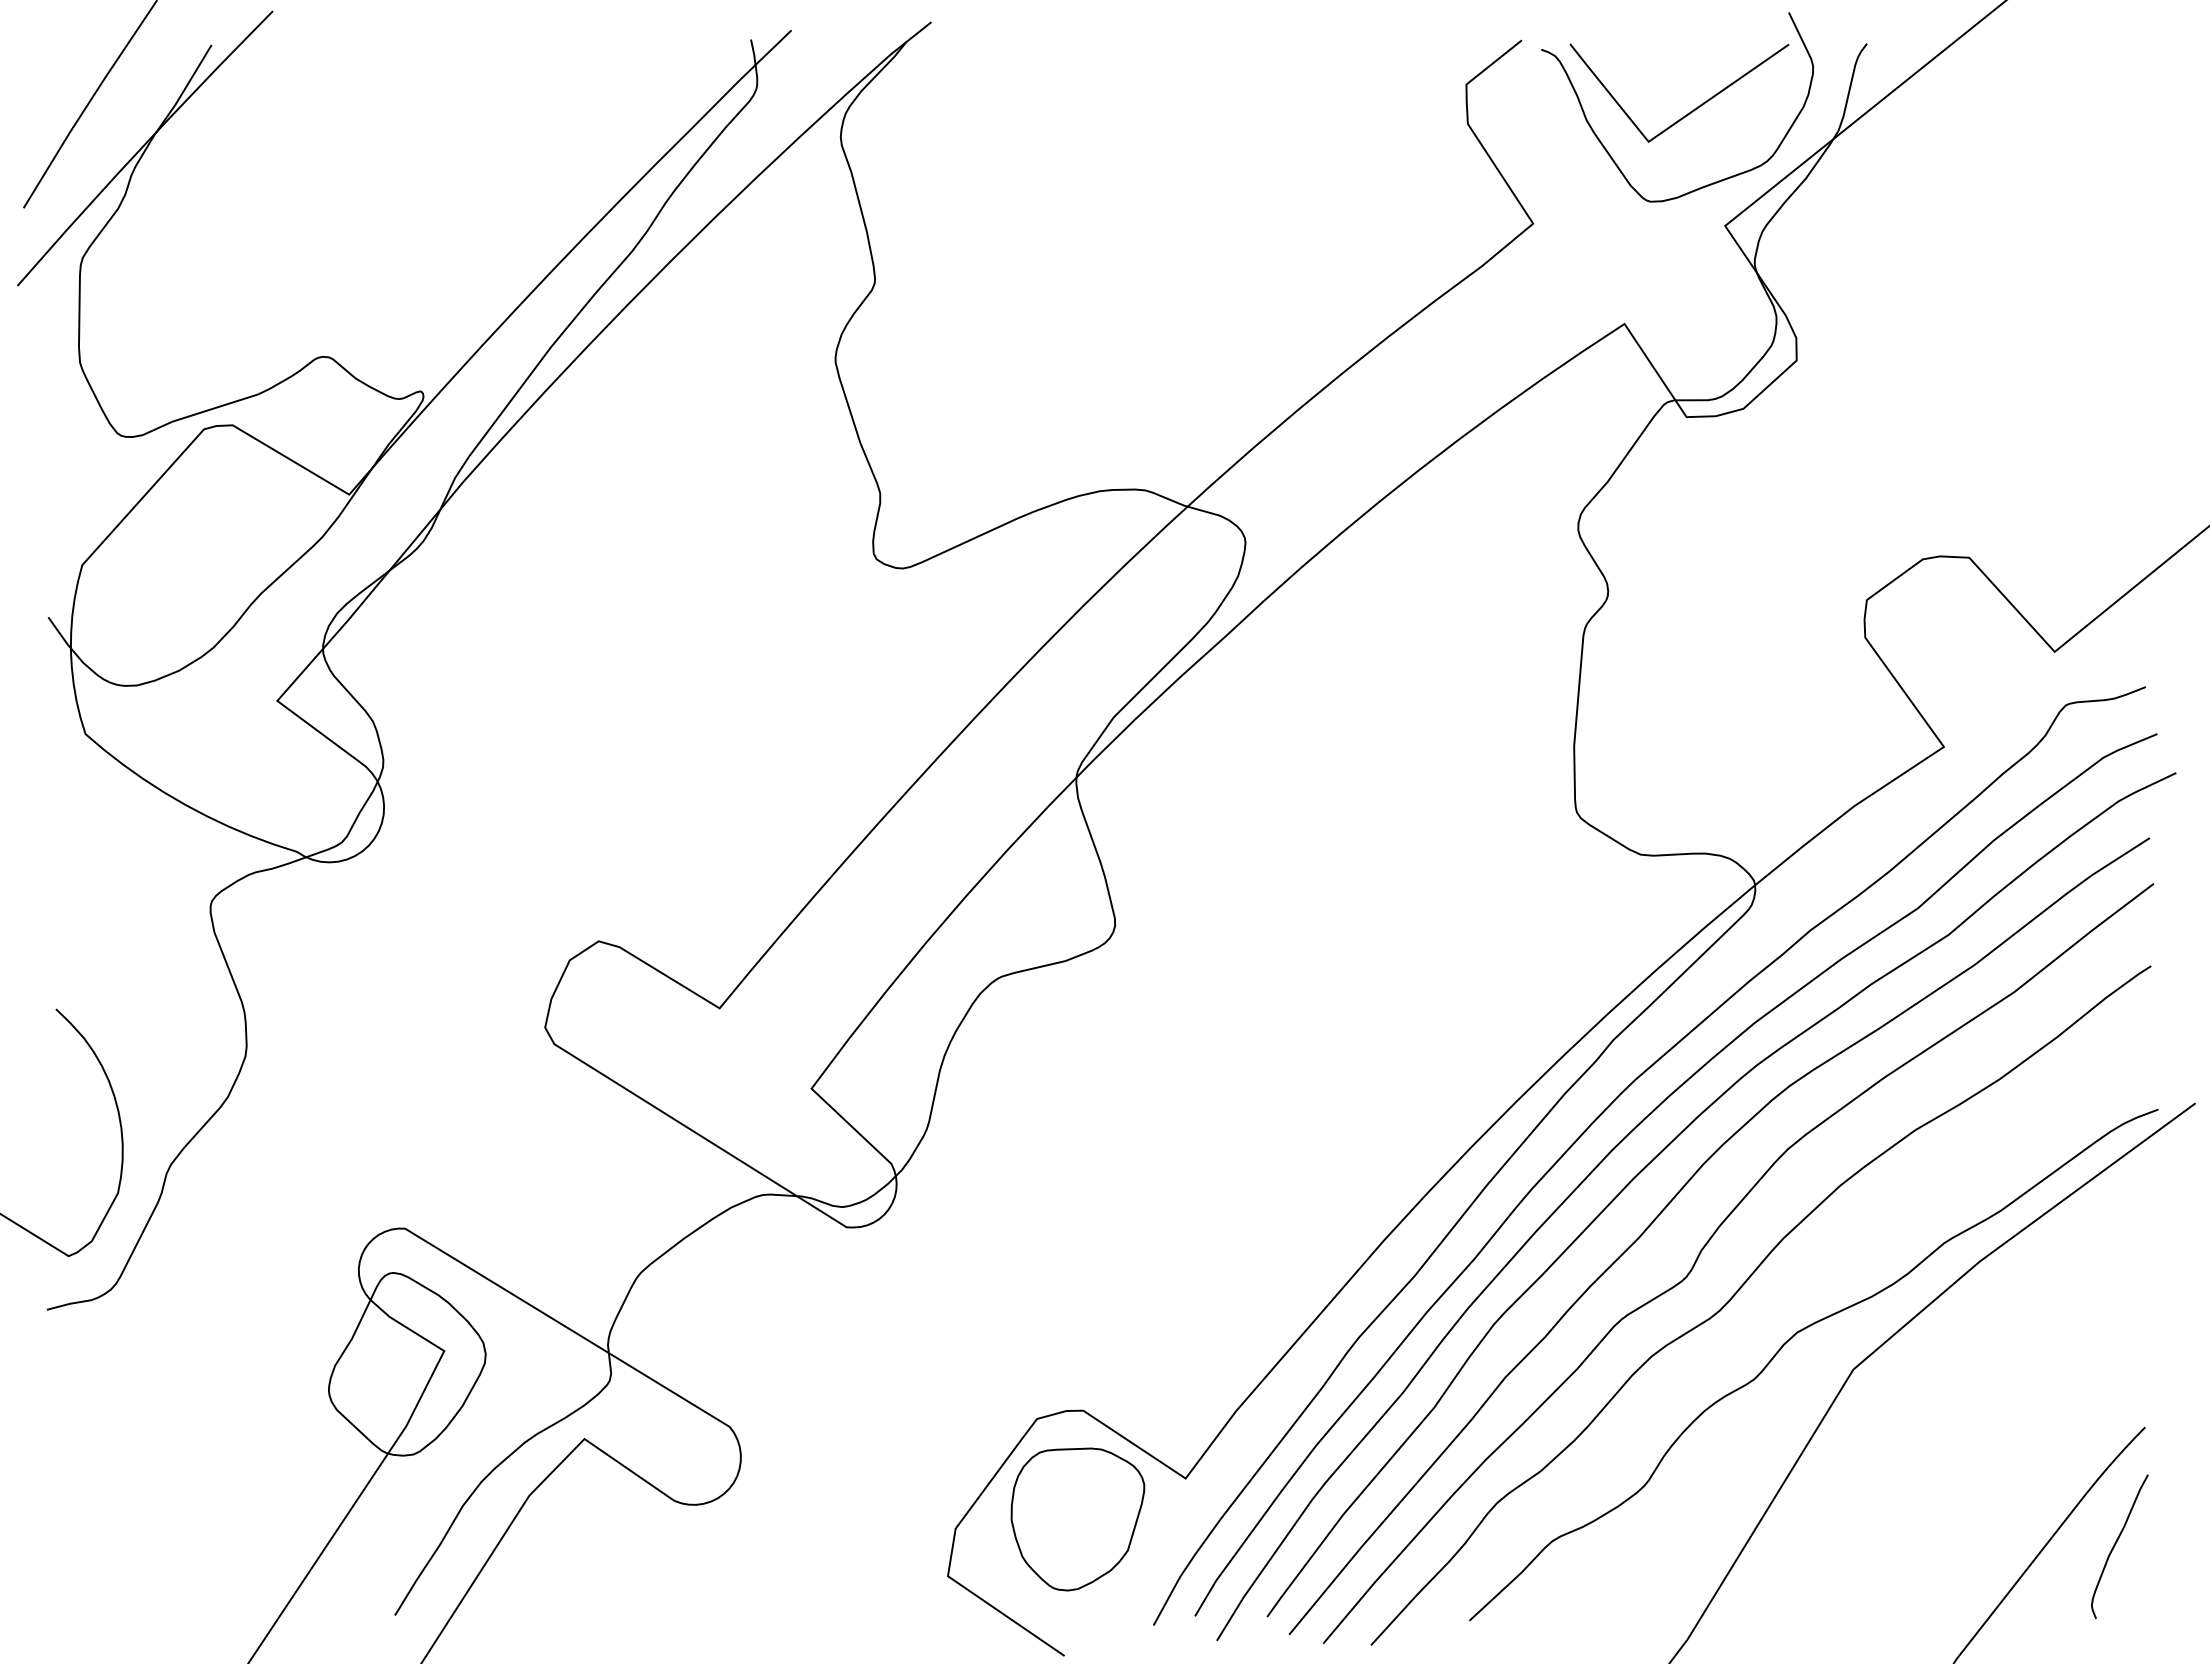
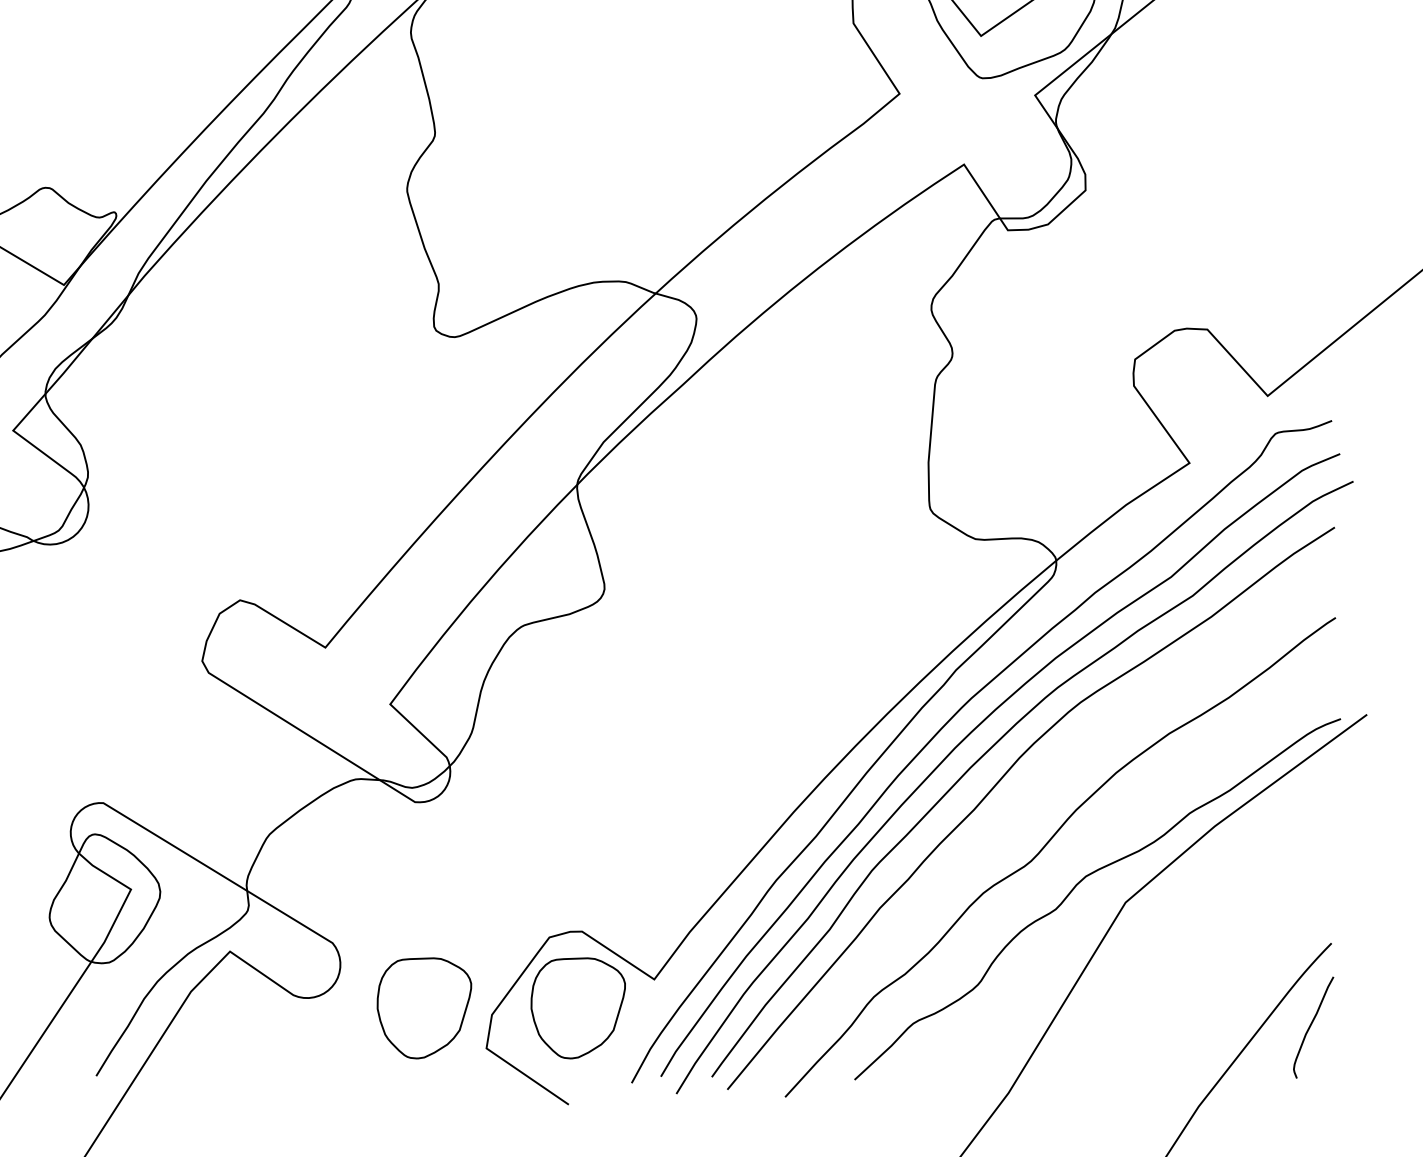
curve: (1710, 1240) -> (1024, 811), removed
part: (859, 1519) -> (424, 1008), added

